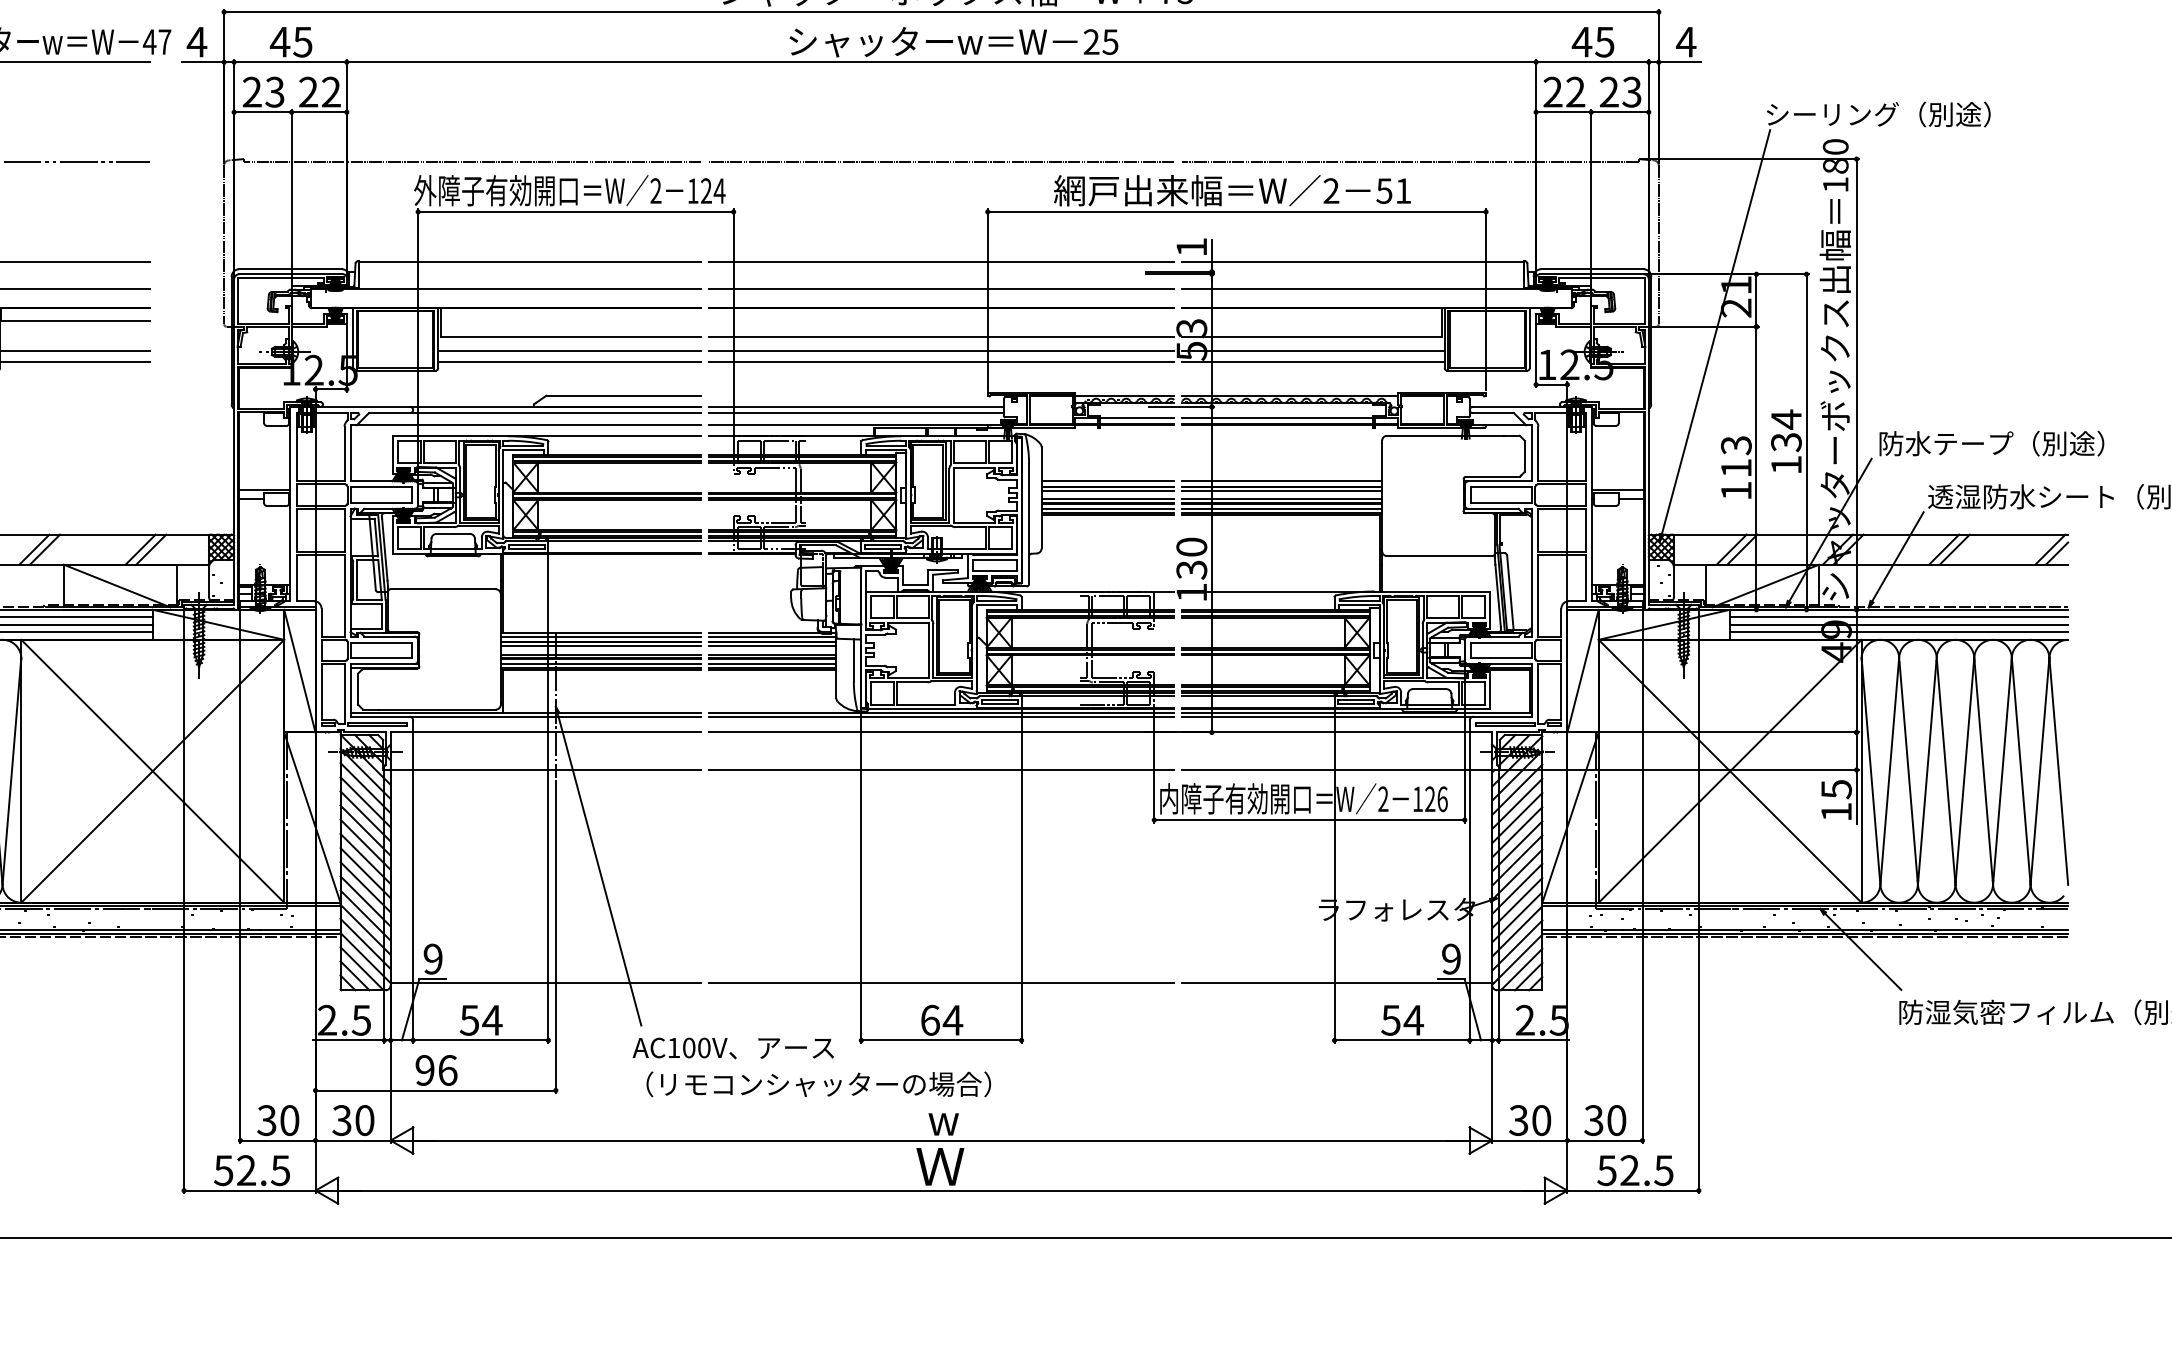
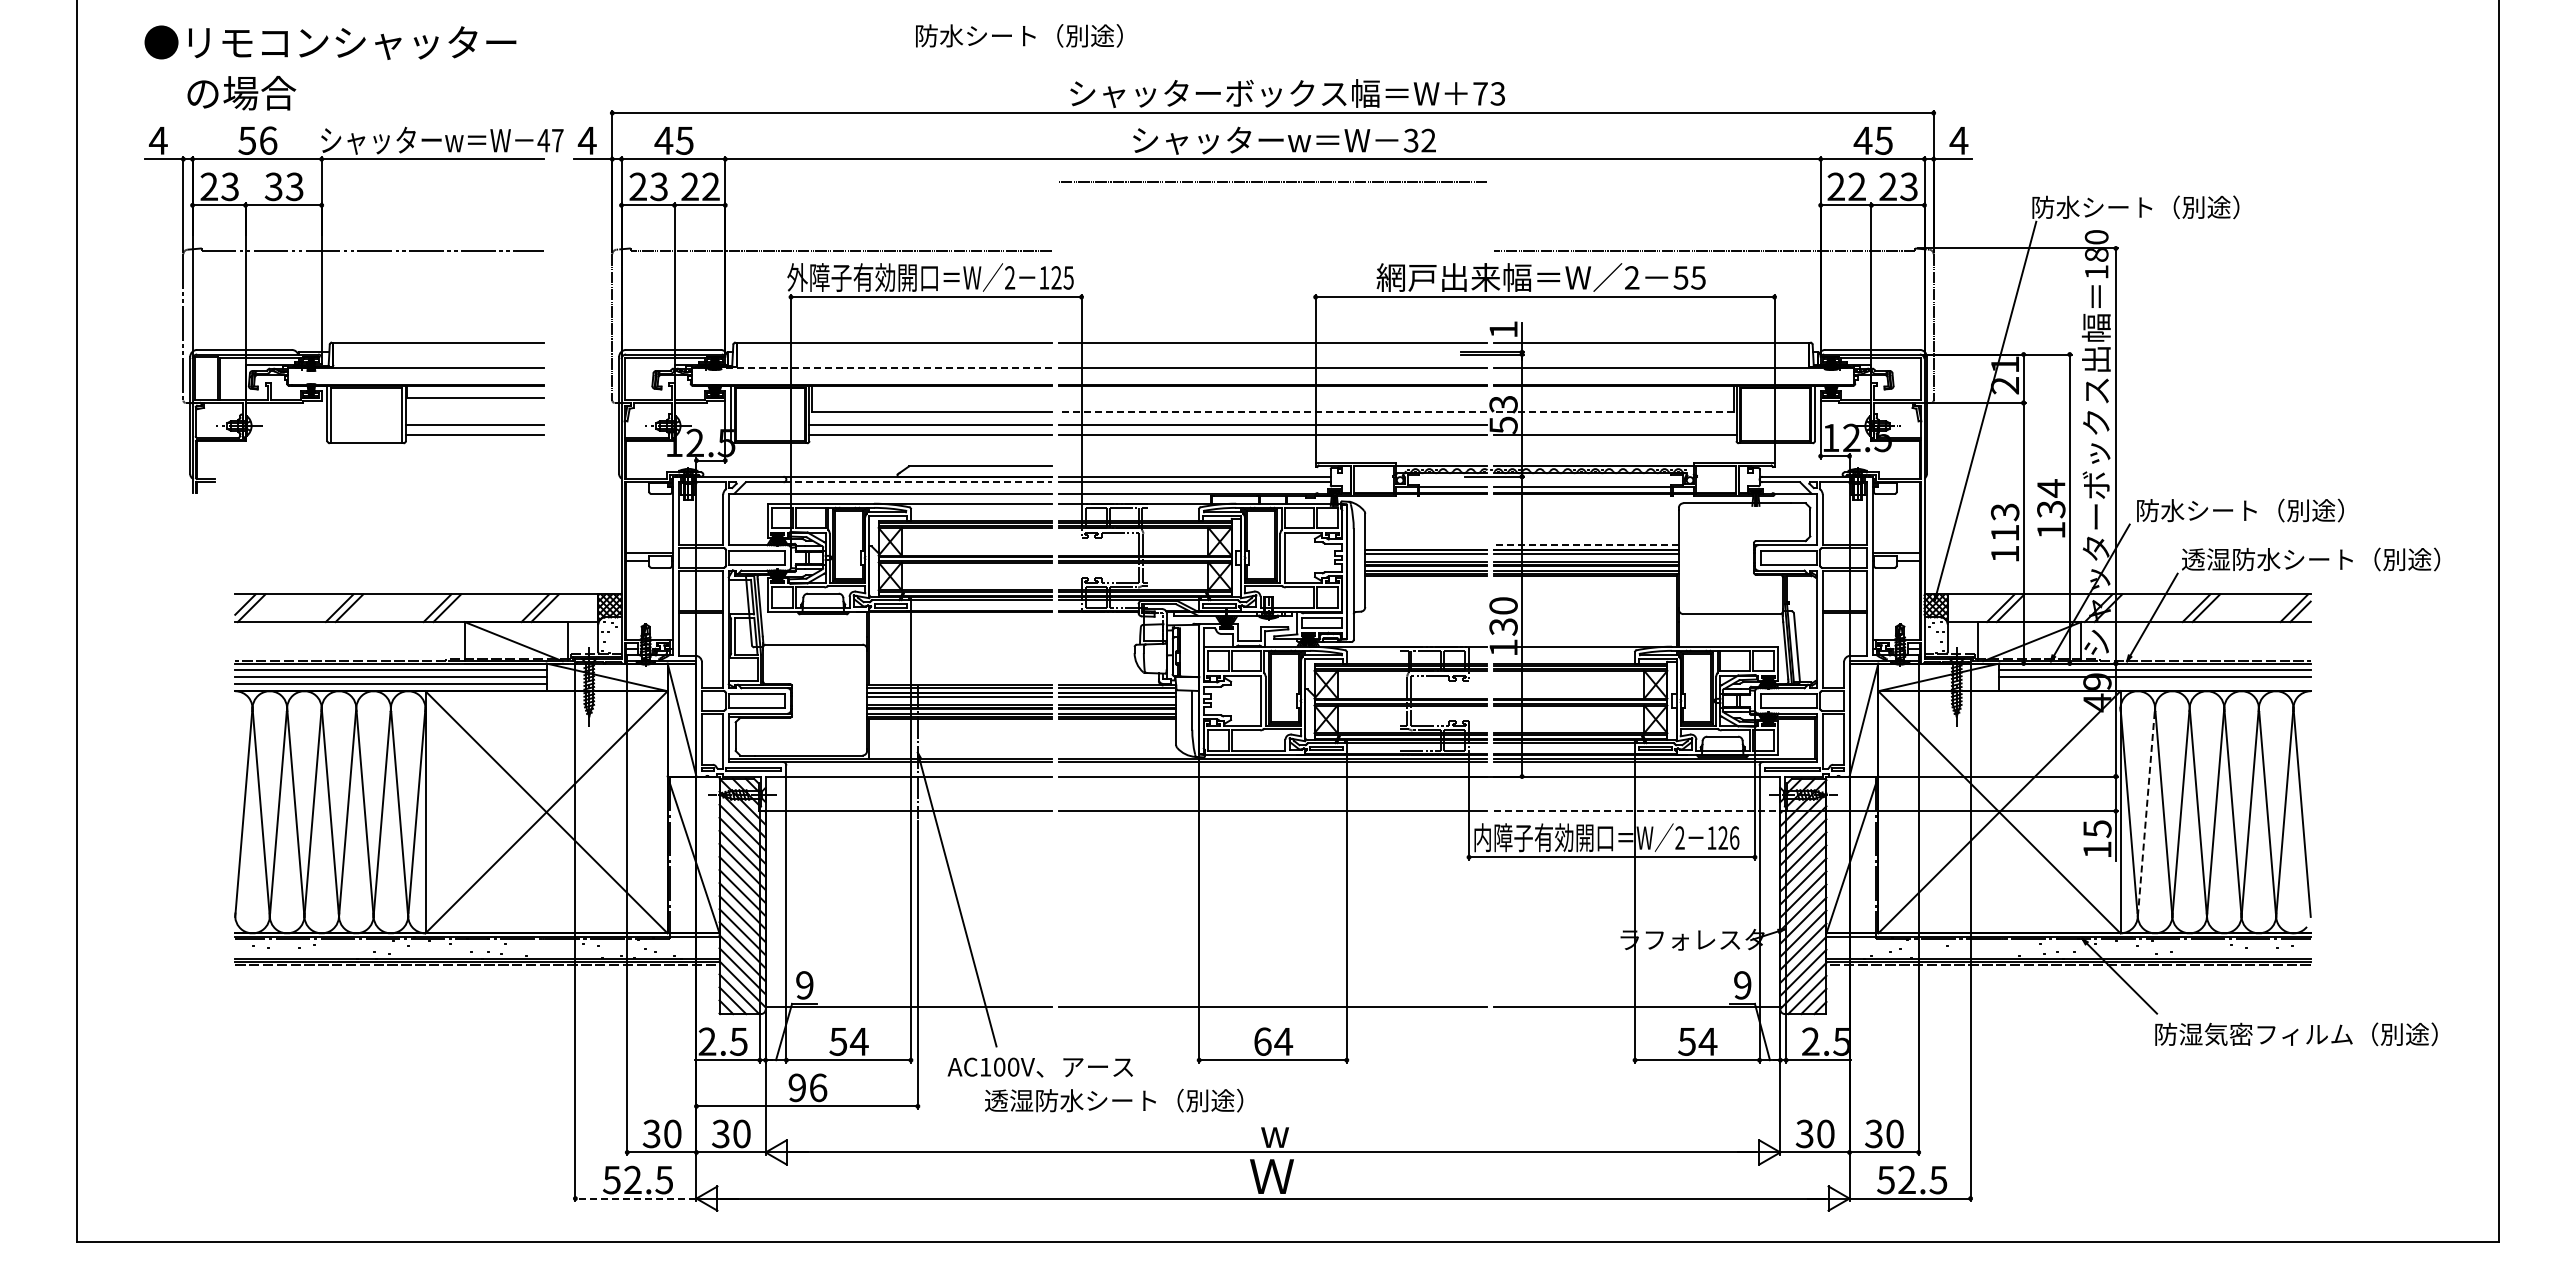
text: (1100, 41) -> (1419, 140), 25 -> 32
text: (1832, 113) -> (2093, 206), シーリング（別途） -> 防水シート（別途）
line: (940, 161) -> (1272, 181), moved
text: (719, 190) -> (1068, 277), 124 -> 125
text: (1403, 190) -> (1698, 277), 51 -> 55
line: (505, 288) -> (871, 367), solid -> dashed
line: (940, 337) -> (1272, 412), solid -> dashed
line: (1312, 337) -> (1614, 412), solid -> dashed
line: (1313, 351) -> (1615, 425), removed
line: (555, 413) -> (917, 482), solid -> dashed
text: (1973, 443) -> (2223, 510), 防水テープ（別途） -> 防水シート（別途）
line: (1108, 481) -> (1426, 545), removed
line: (1281, 481) -> (1586, 545), solid -> dashed
line: (1898, 632) -> (2154, 684), removed
line: (1337, 770) -> (1637, 811), solid -> dashed
line: (1889, 773) -> (2146, 814), solid -> dashed
text: (732, 1048) -> (1039, 1067), moved
text: (809, 1084) -> (1151, 1100), （リモコンシャッターの場合） -> 透湿防水シート（別途）
line: (249, 1190) -> (635, 1198), solid -> dashed

